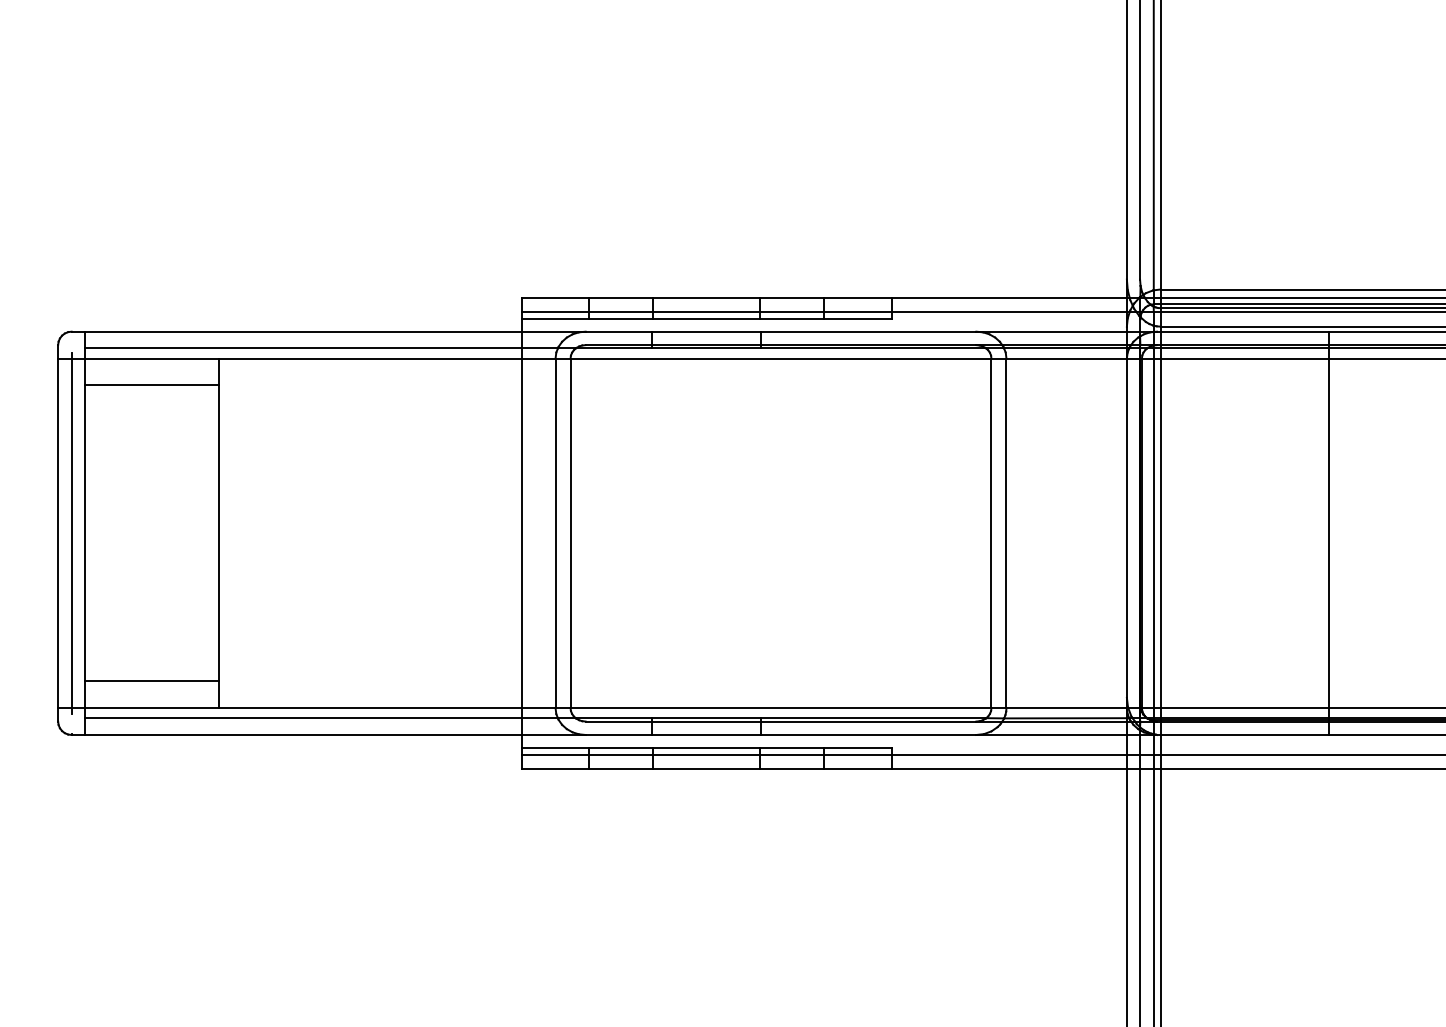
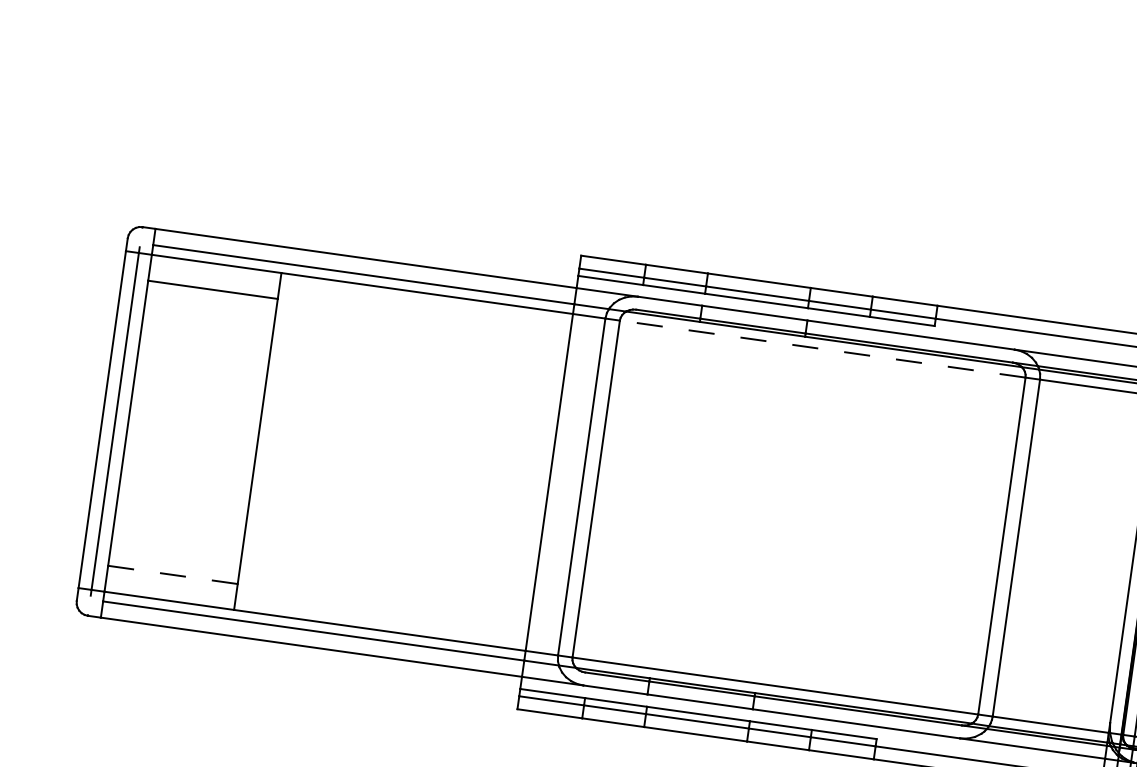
line: (780, 358) -> (822, 348), solid -> dashed
line: (151, 681) -> (172, 575), solid -> dashed

